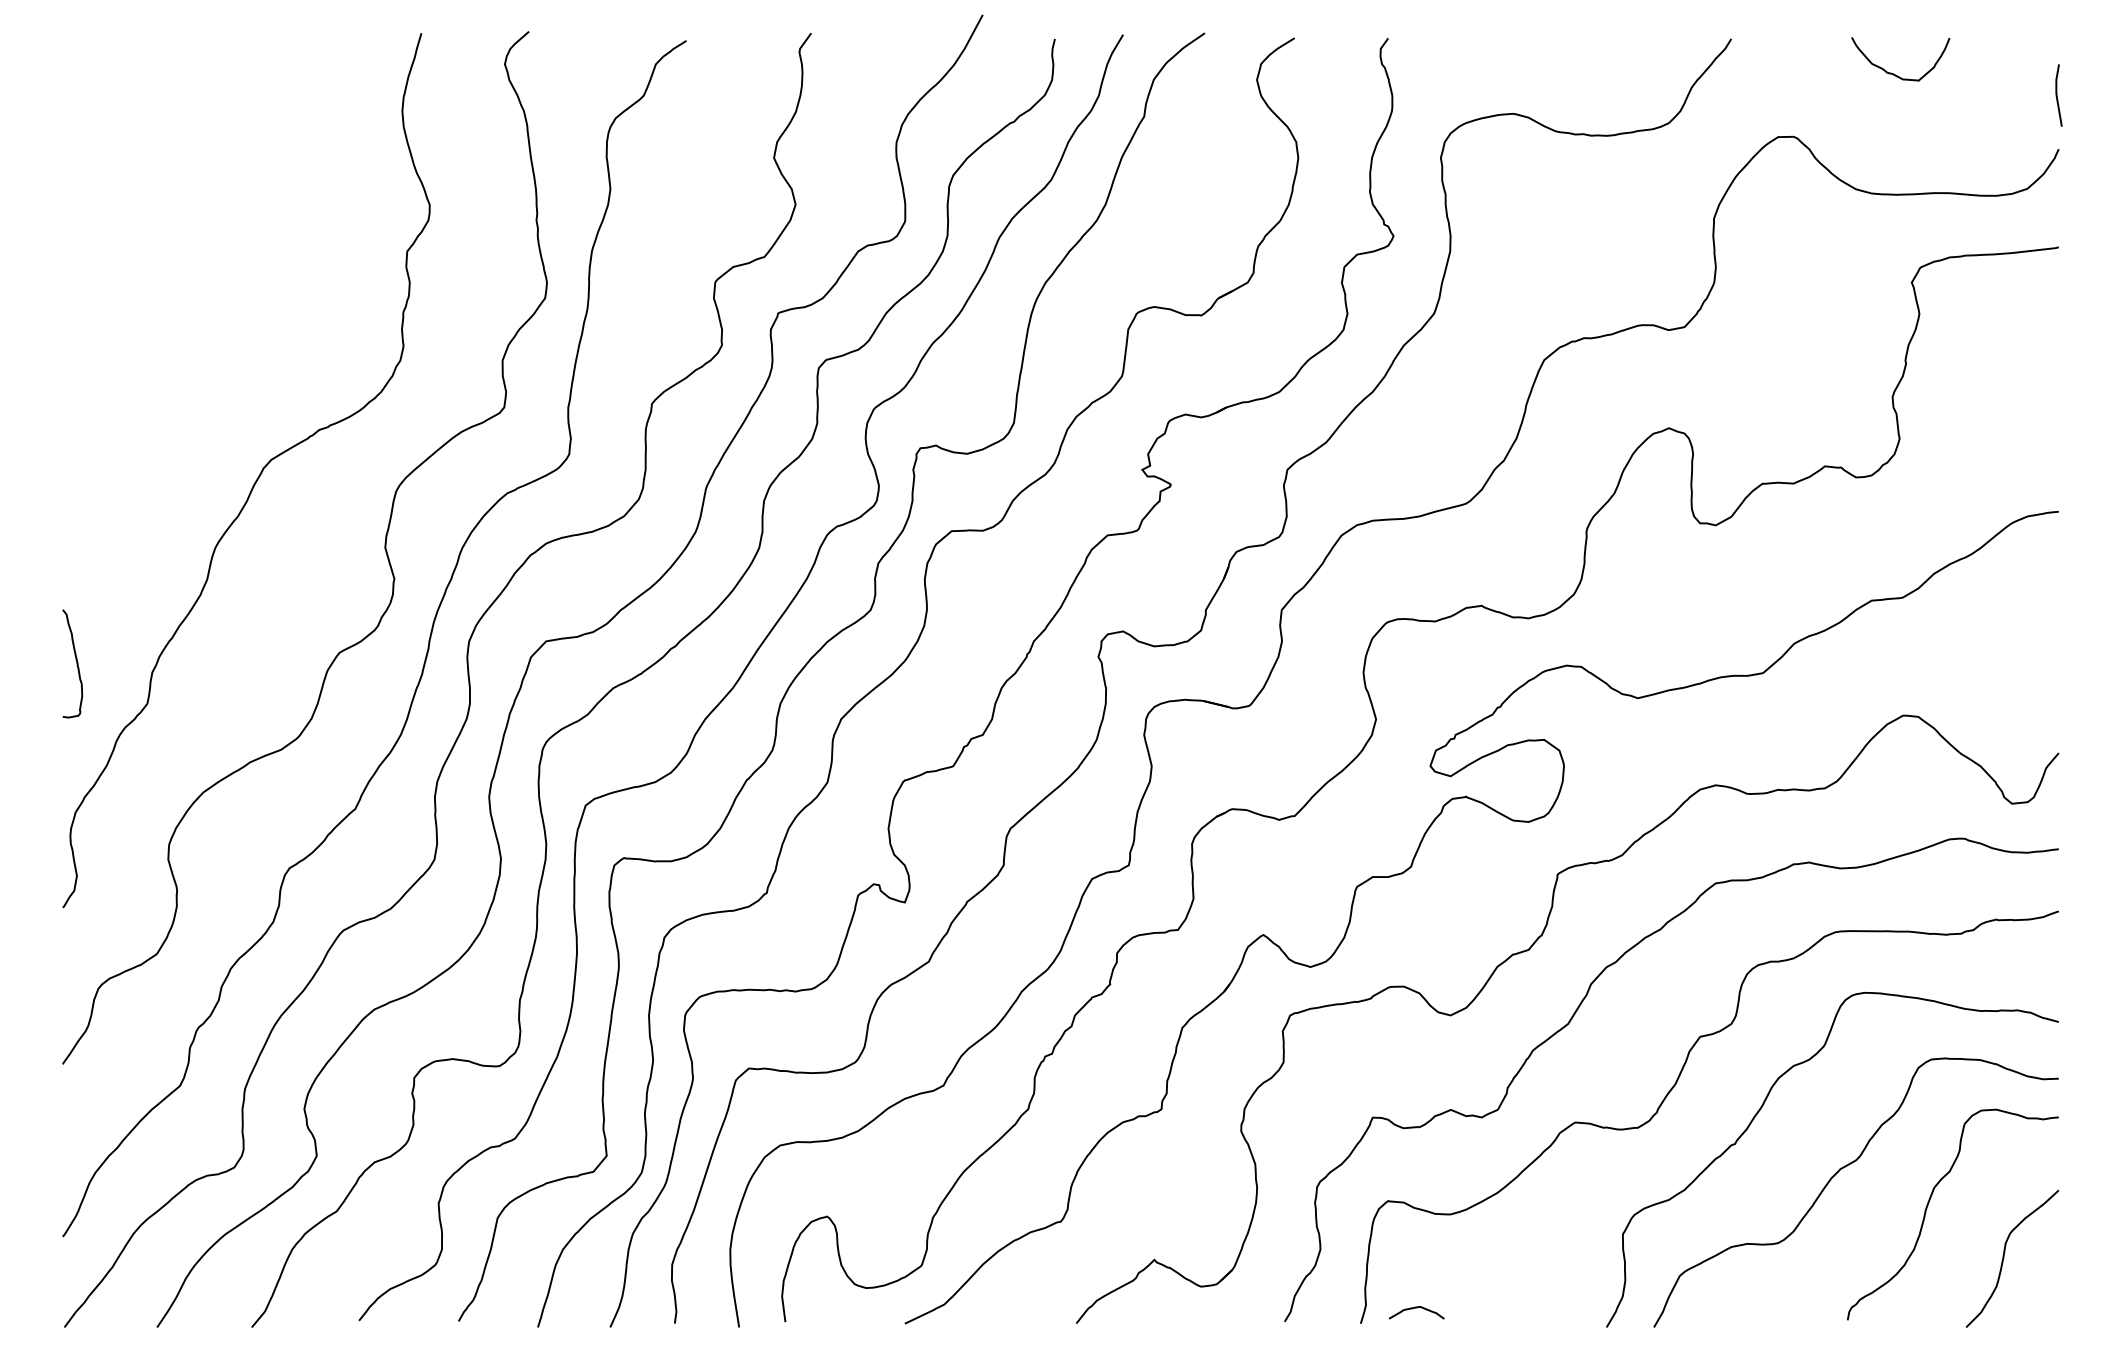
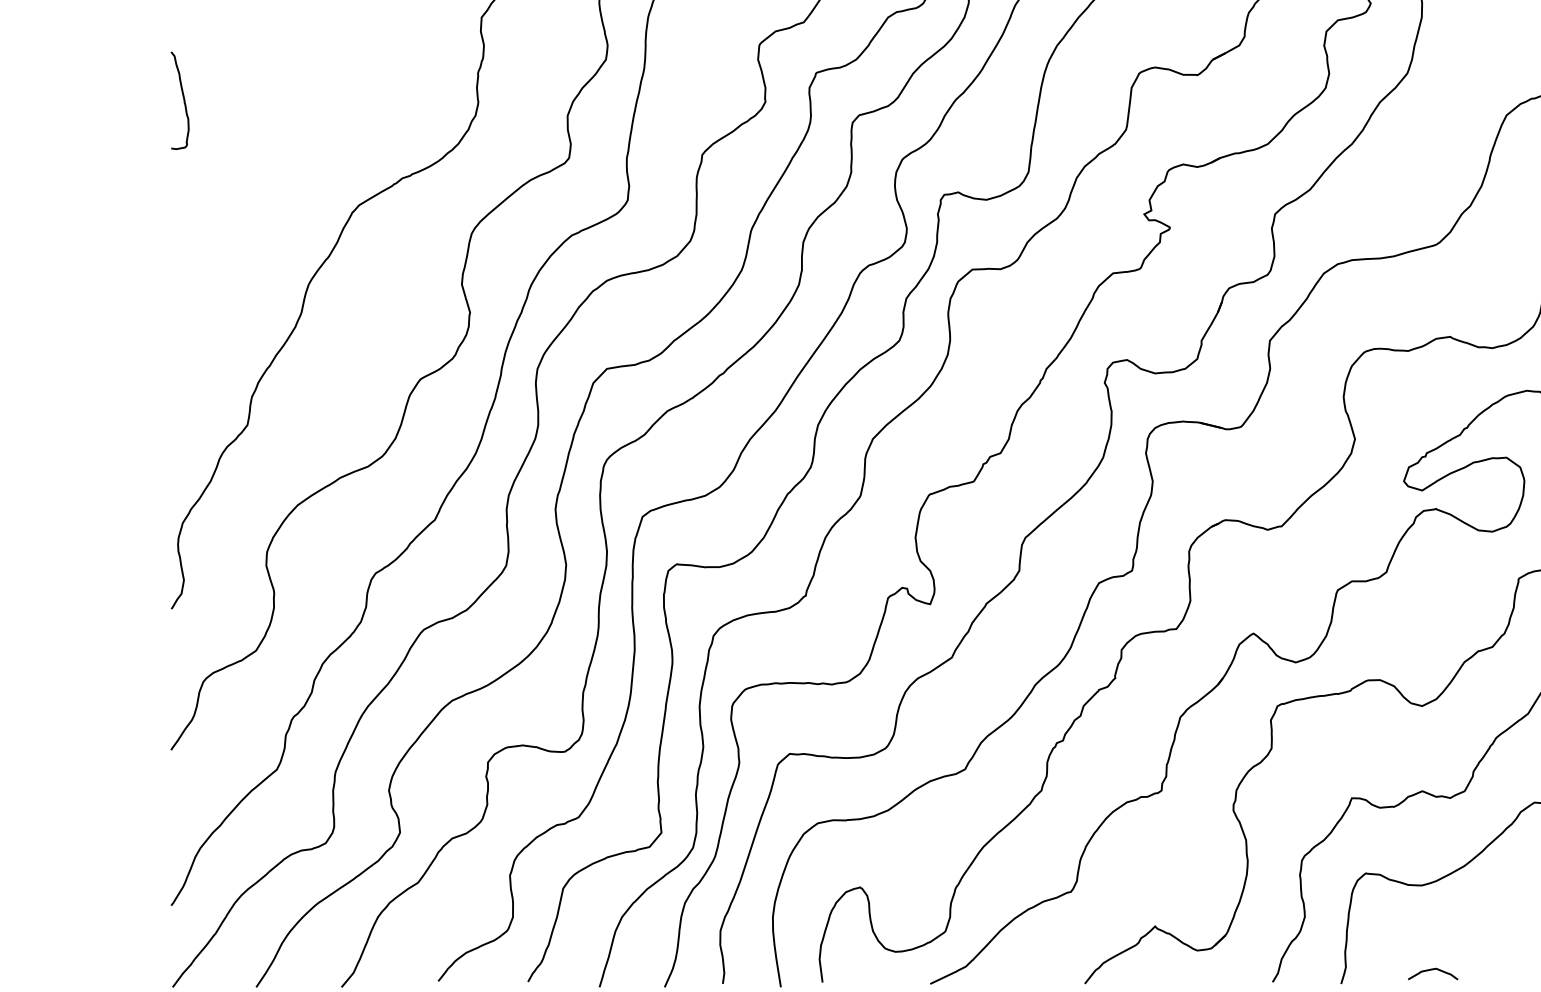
curve: (76, 663) -> (183, 100), moved
curve: (1416, 1308) -> (1432, 970), moved

